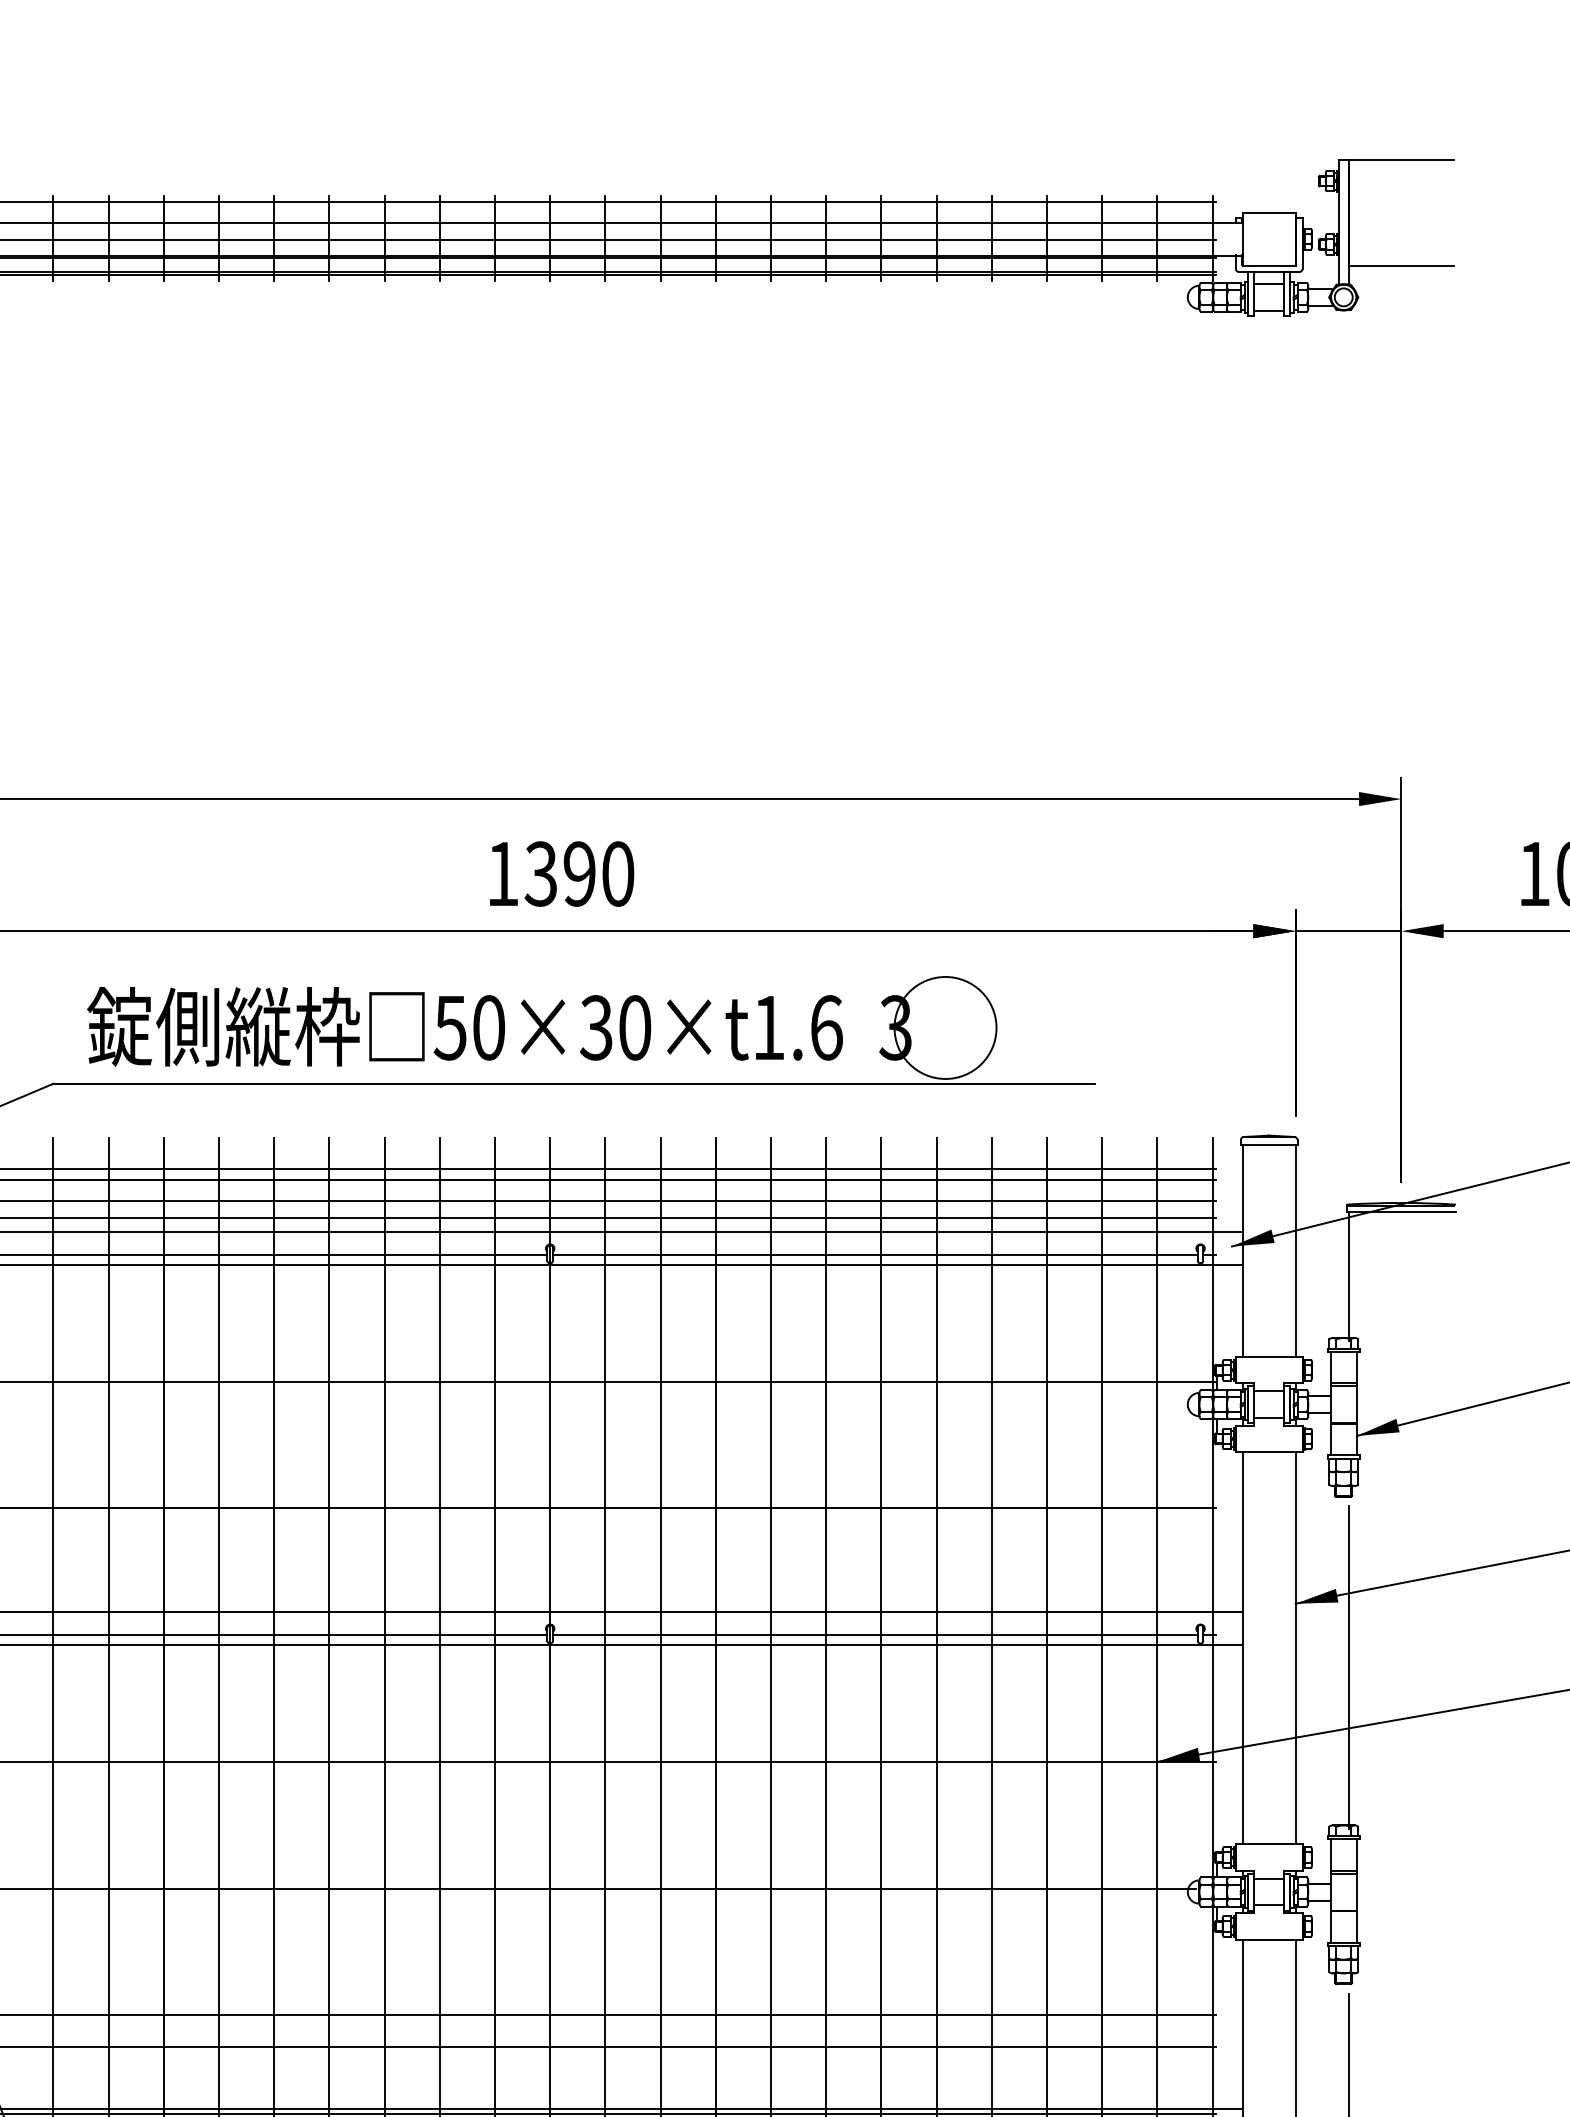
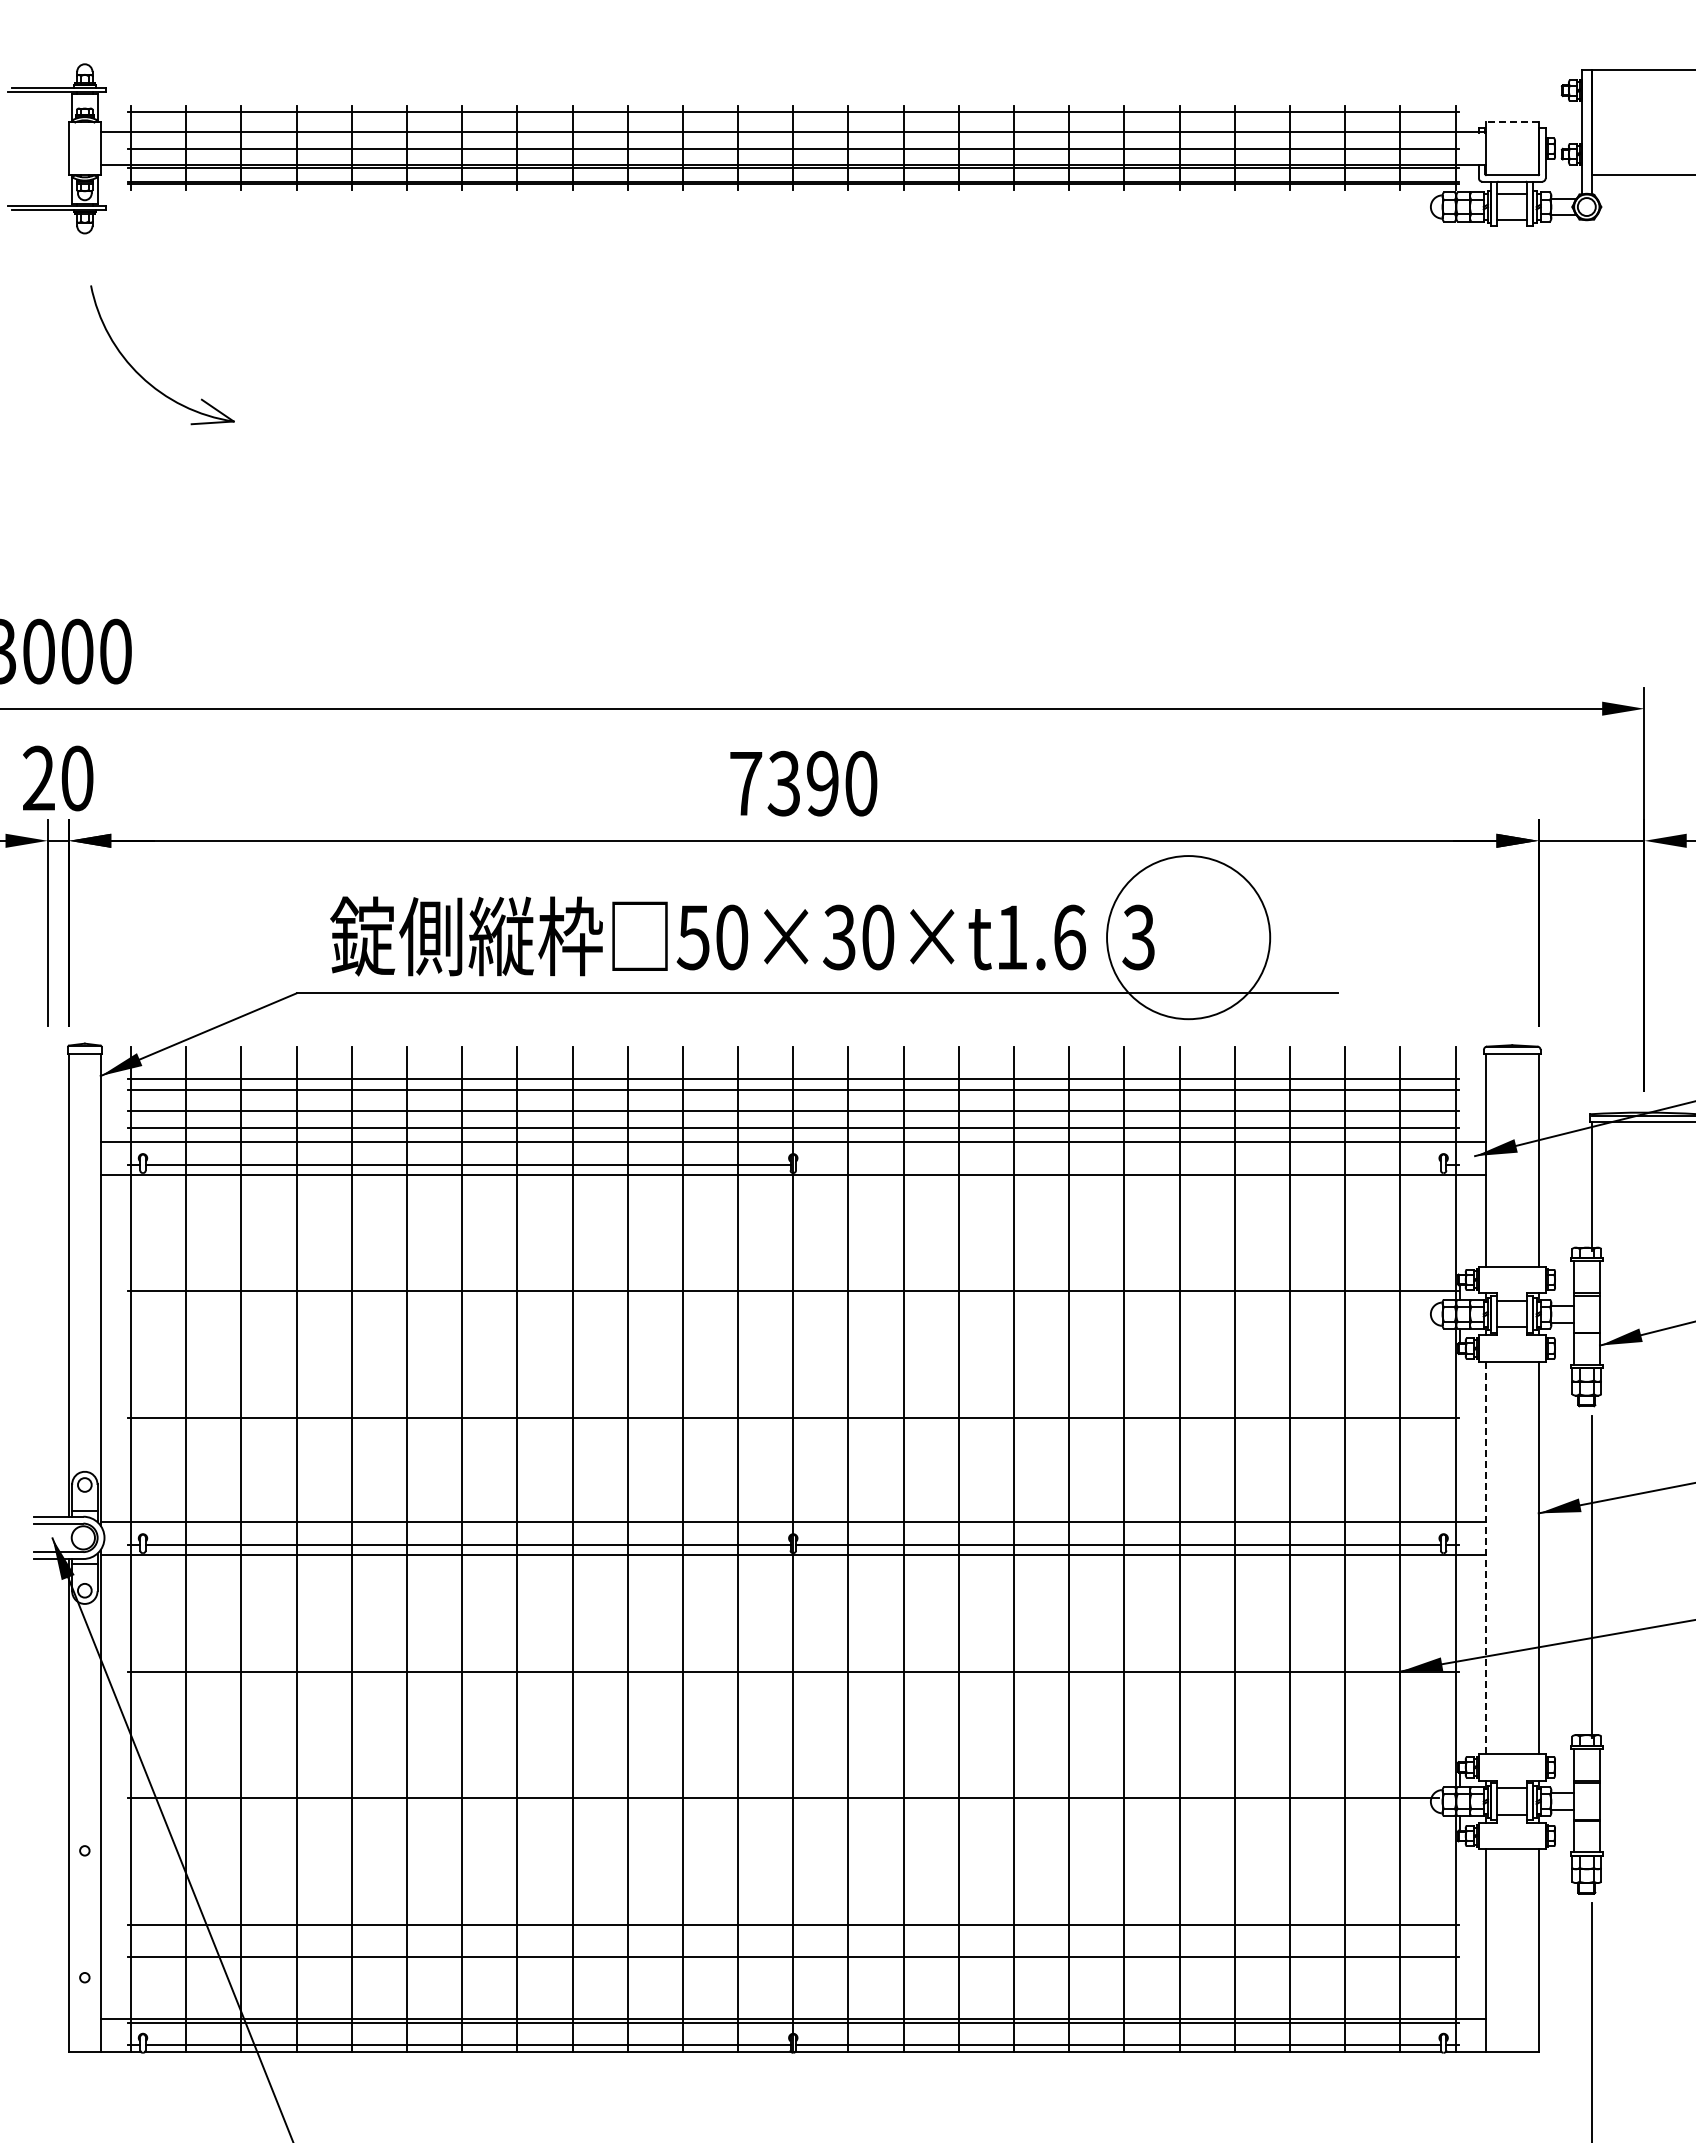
line: (1268, 212) -> (1511, 122), solid -> dashed
text: (503, 873) -> (746, 783), 1390 -> 7390
circle: (945, 1027) -> (1188, 937), size x1.6
line: (875, 1254) -> (1118, 1164), removed
line: (1242, 1647) -> (1485, 1557), solid -> dashed

